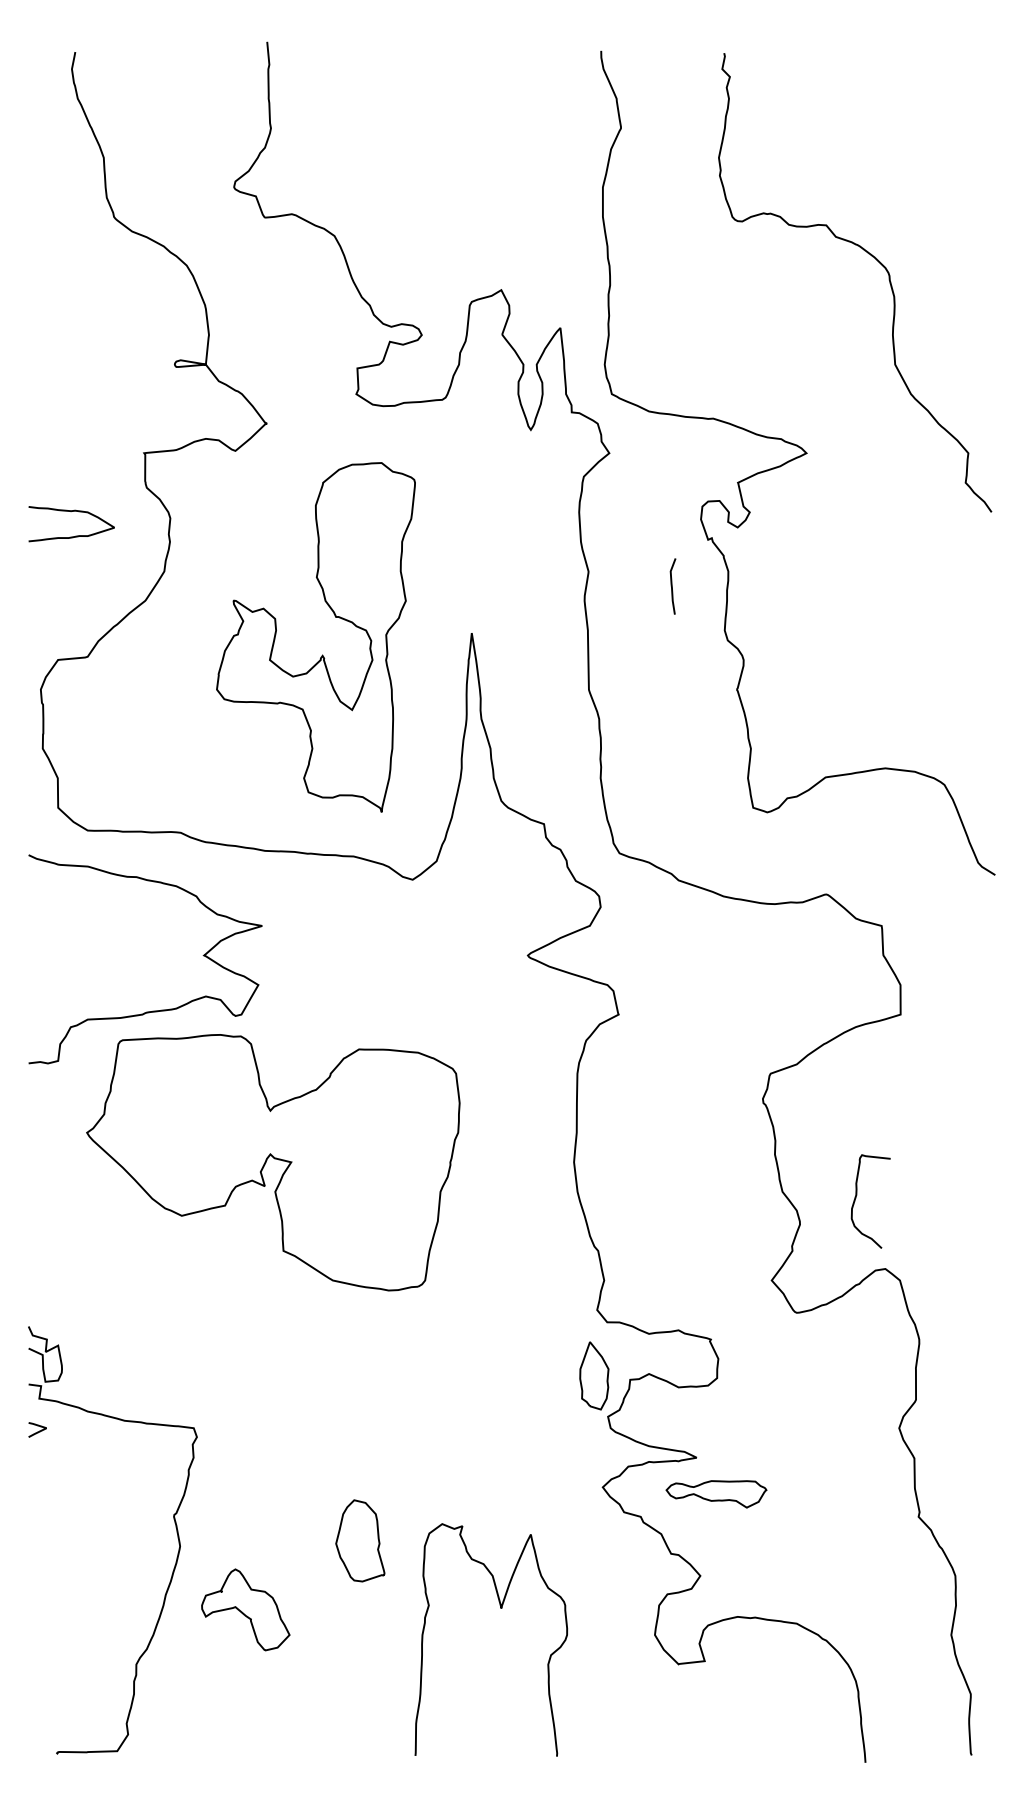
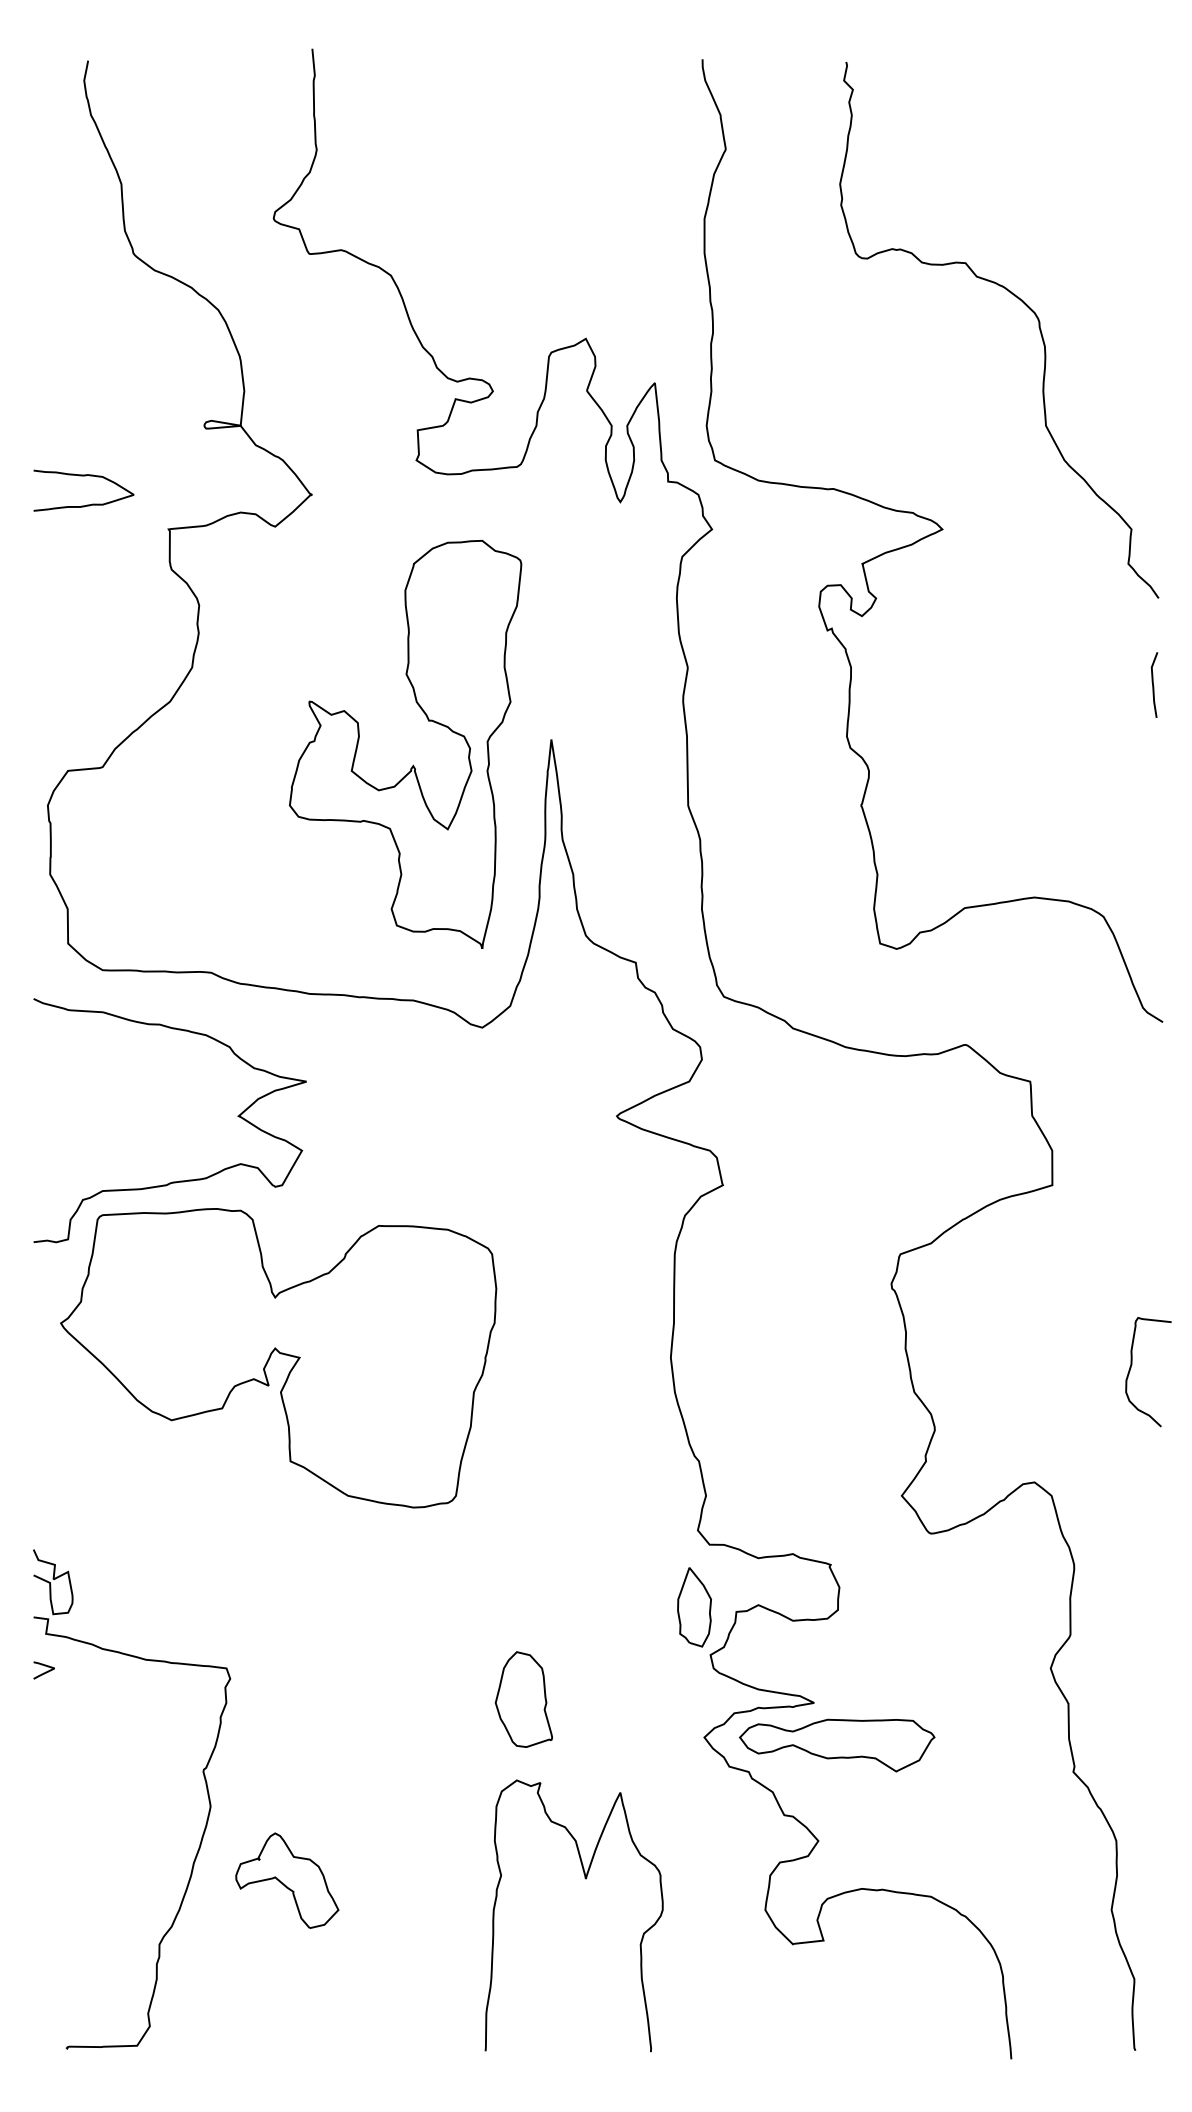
curve: (75, 535) -> (88, 503), moved
curve: (672, 586) -> (1153, 685), moved
part: (322, 654) -> (413, 764), moved
part: (273, 1162) -> (278, 1358), moved
curve: (857, 1195) -> (1132, 1365), moved
part: (716, 1494) -> (837, 1745), size x1.67
part: (360, 1540) -> (524, 1699), moved

